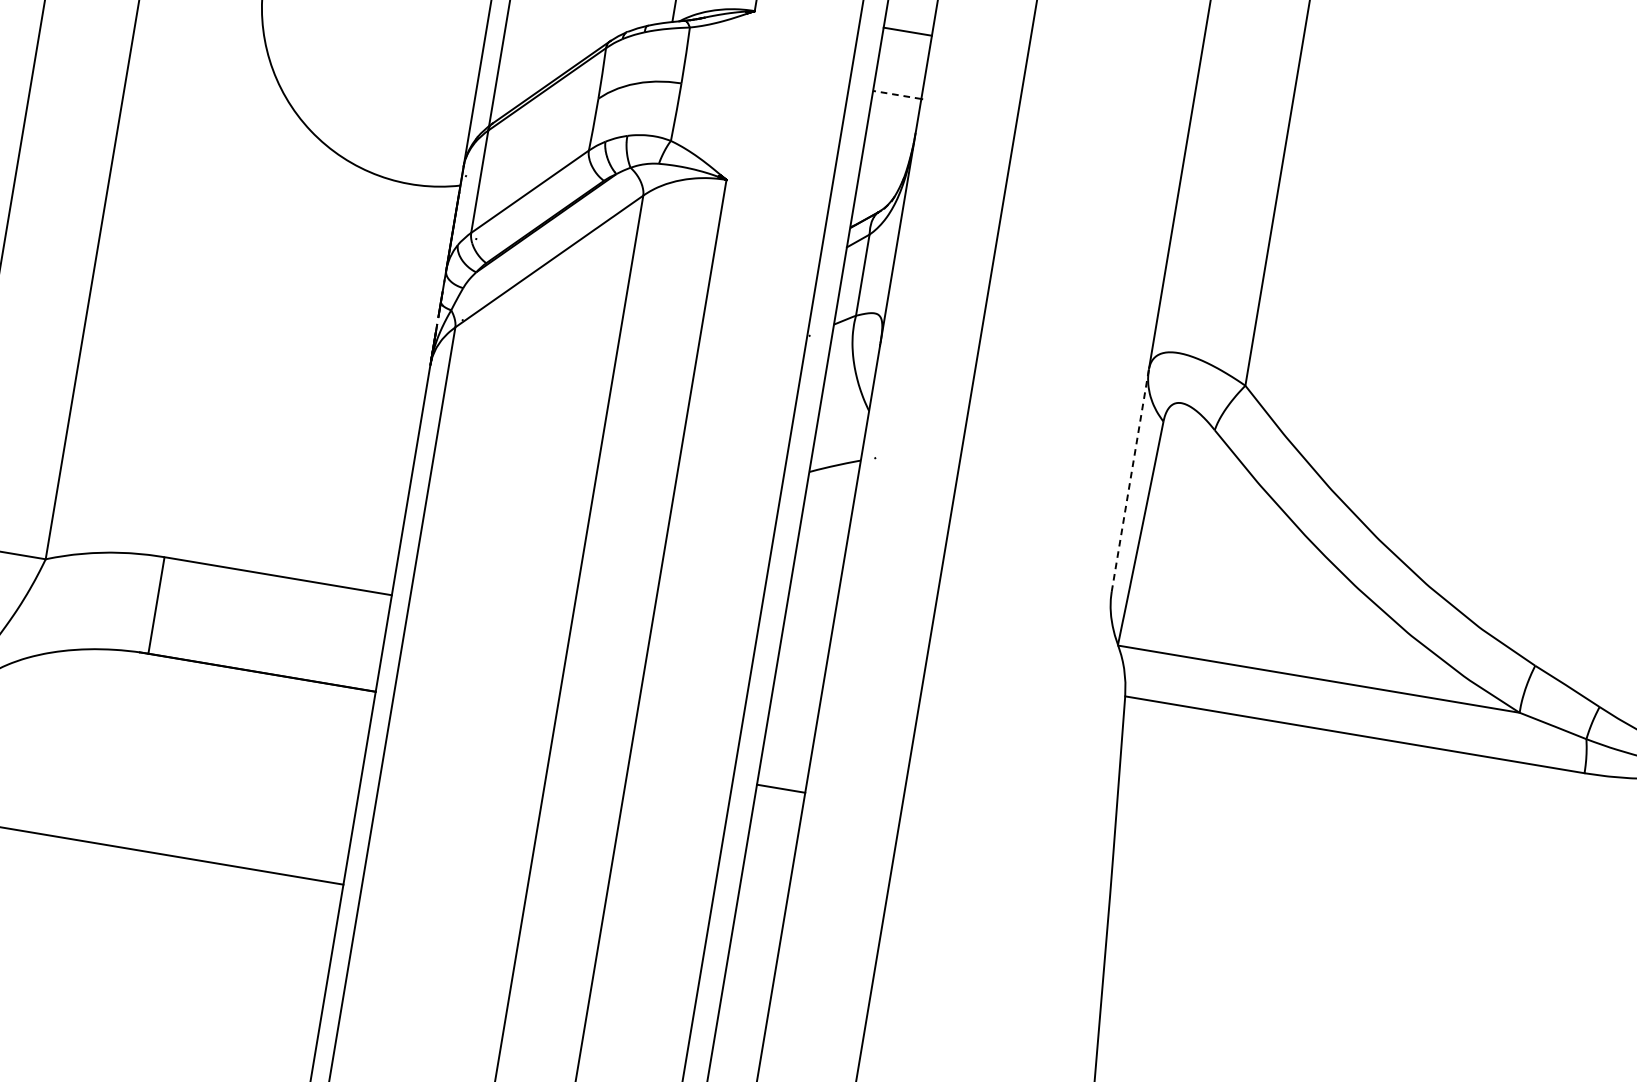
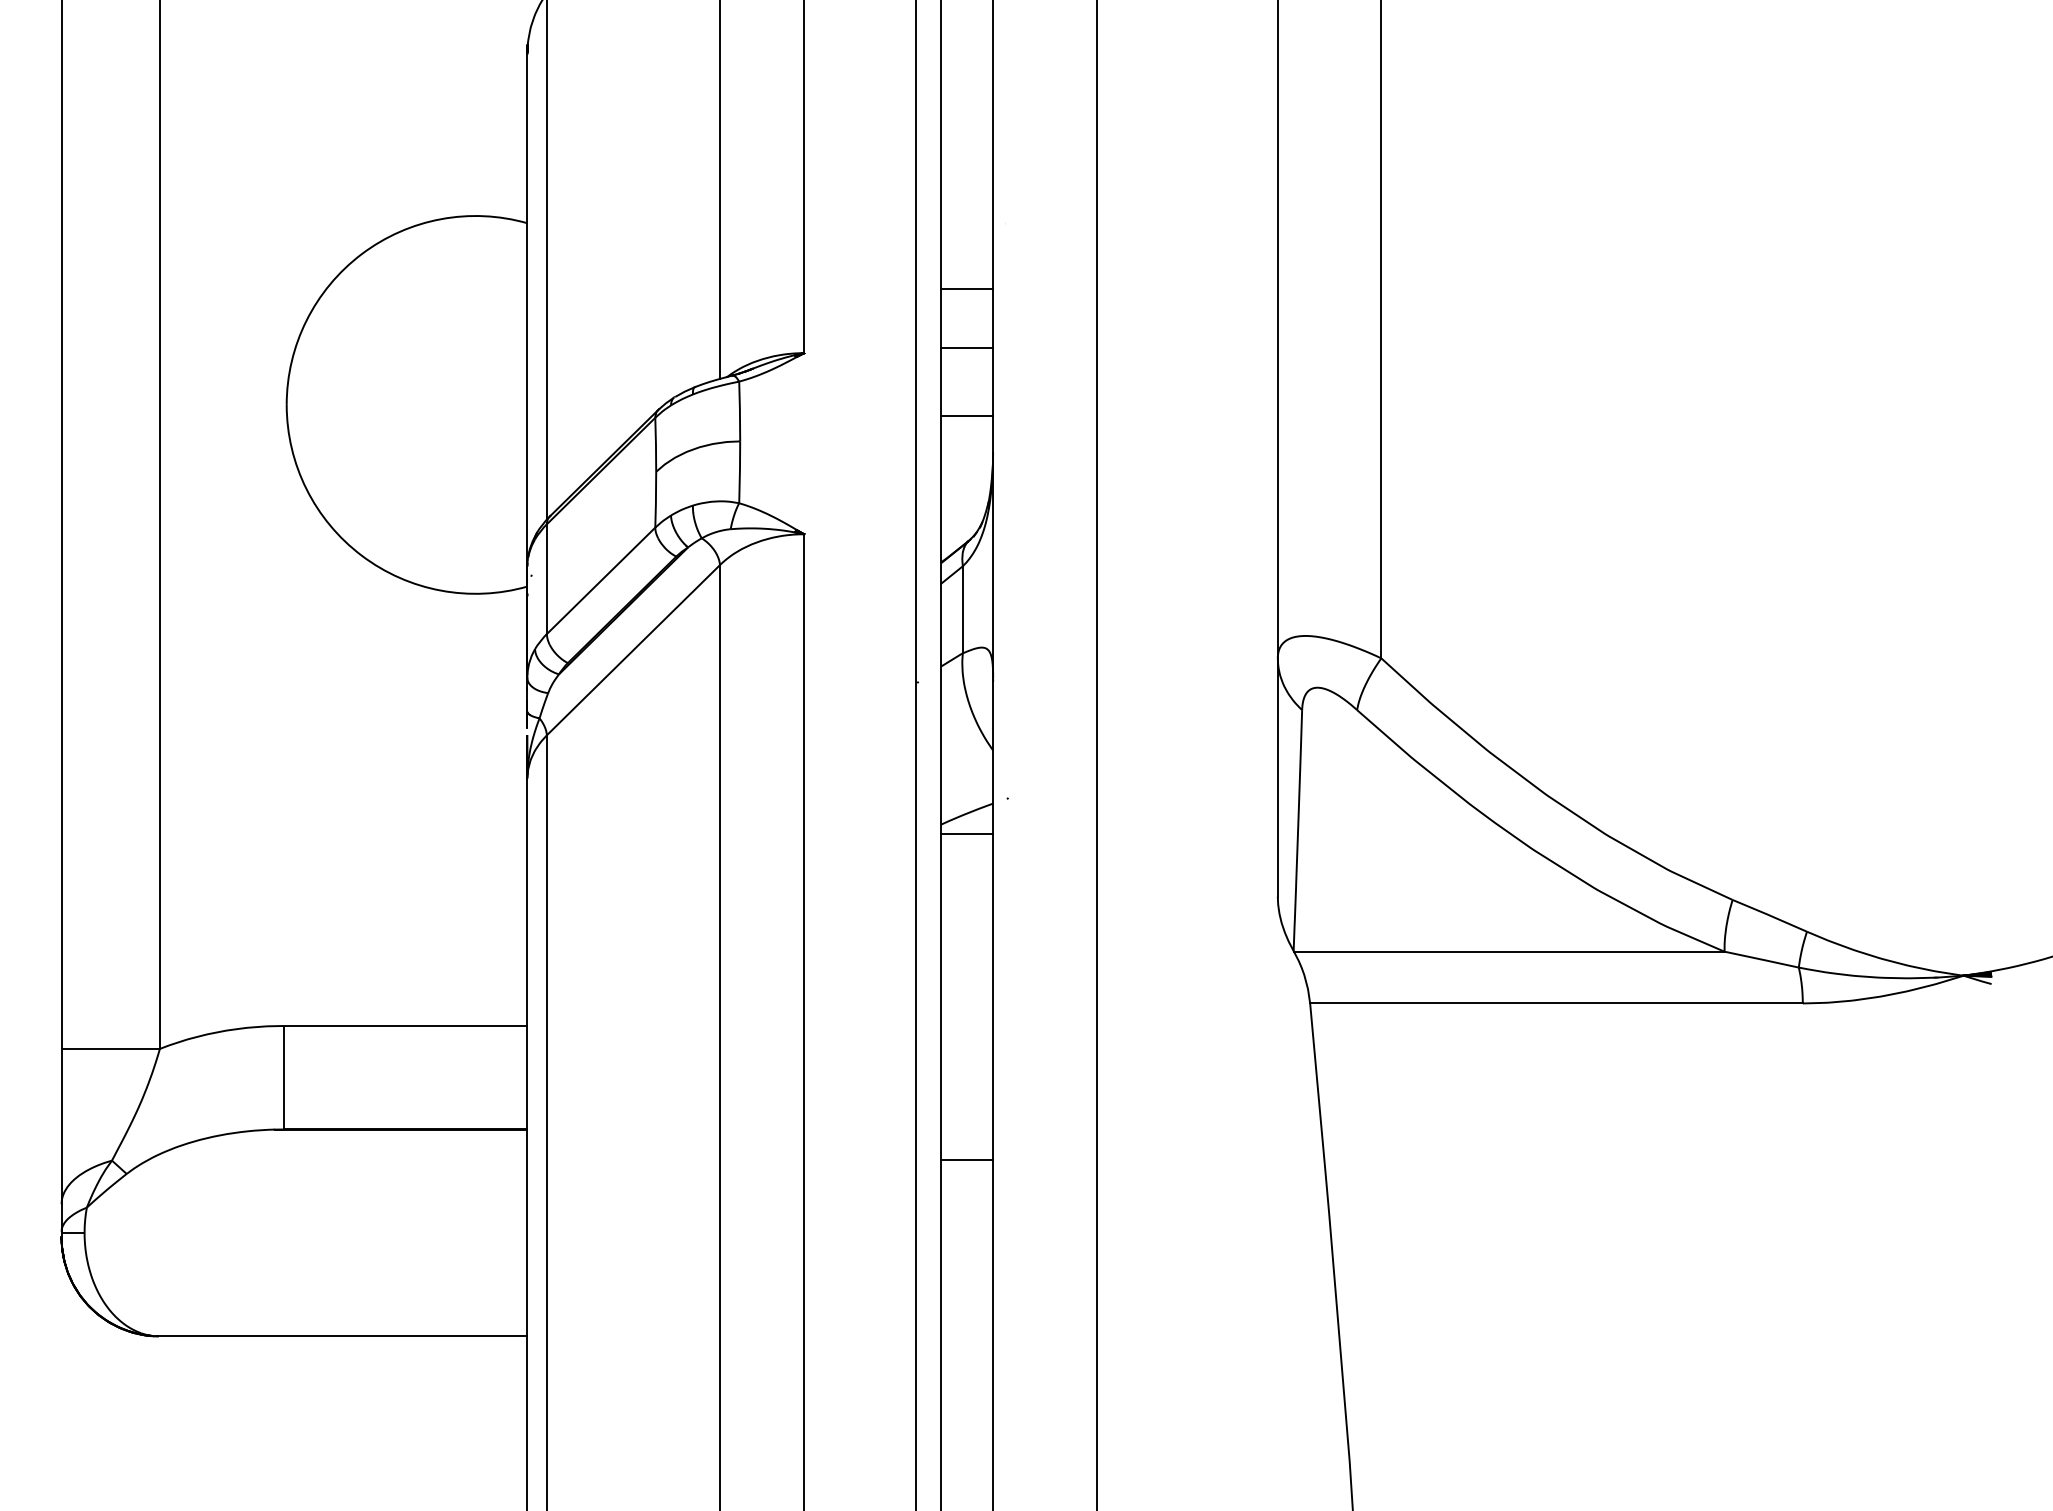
line: (897, 94) -> (967, 415), dashed -> solid
line: (1130, 480) -> (1277, 777), dashed -> solid
line: (832, 484) -> (967, 833), added

